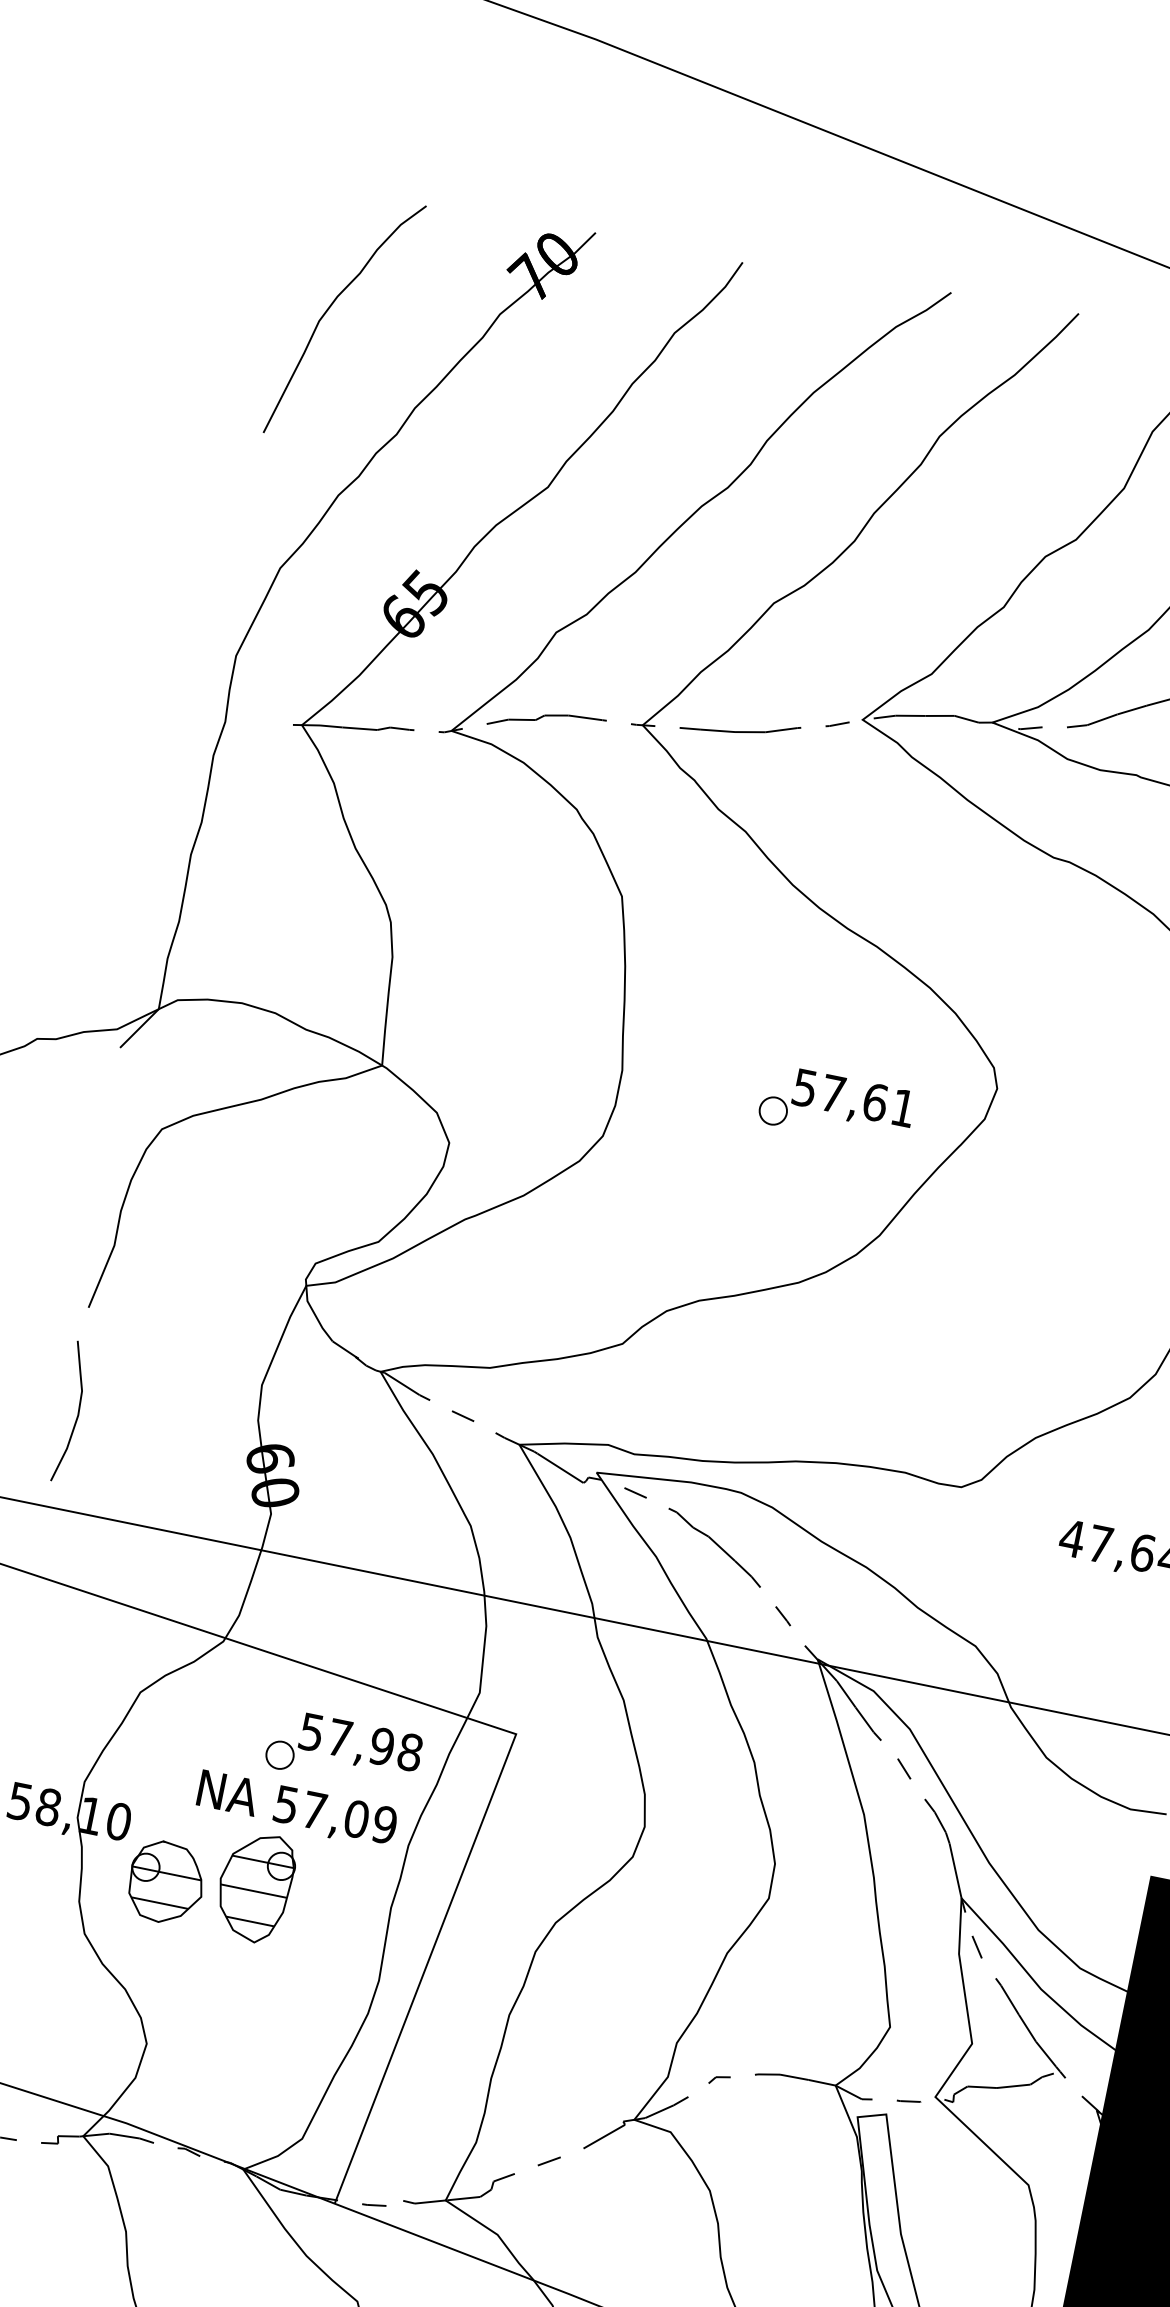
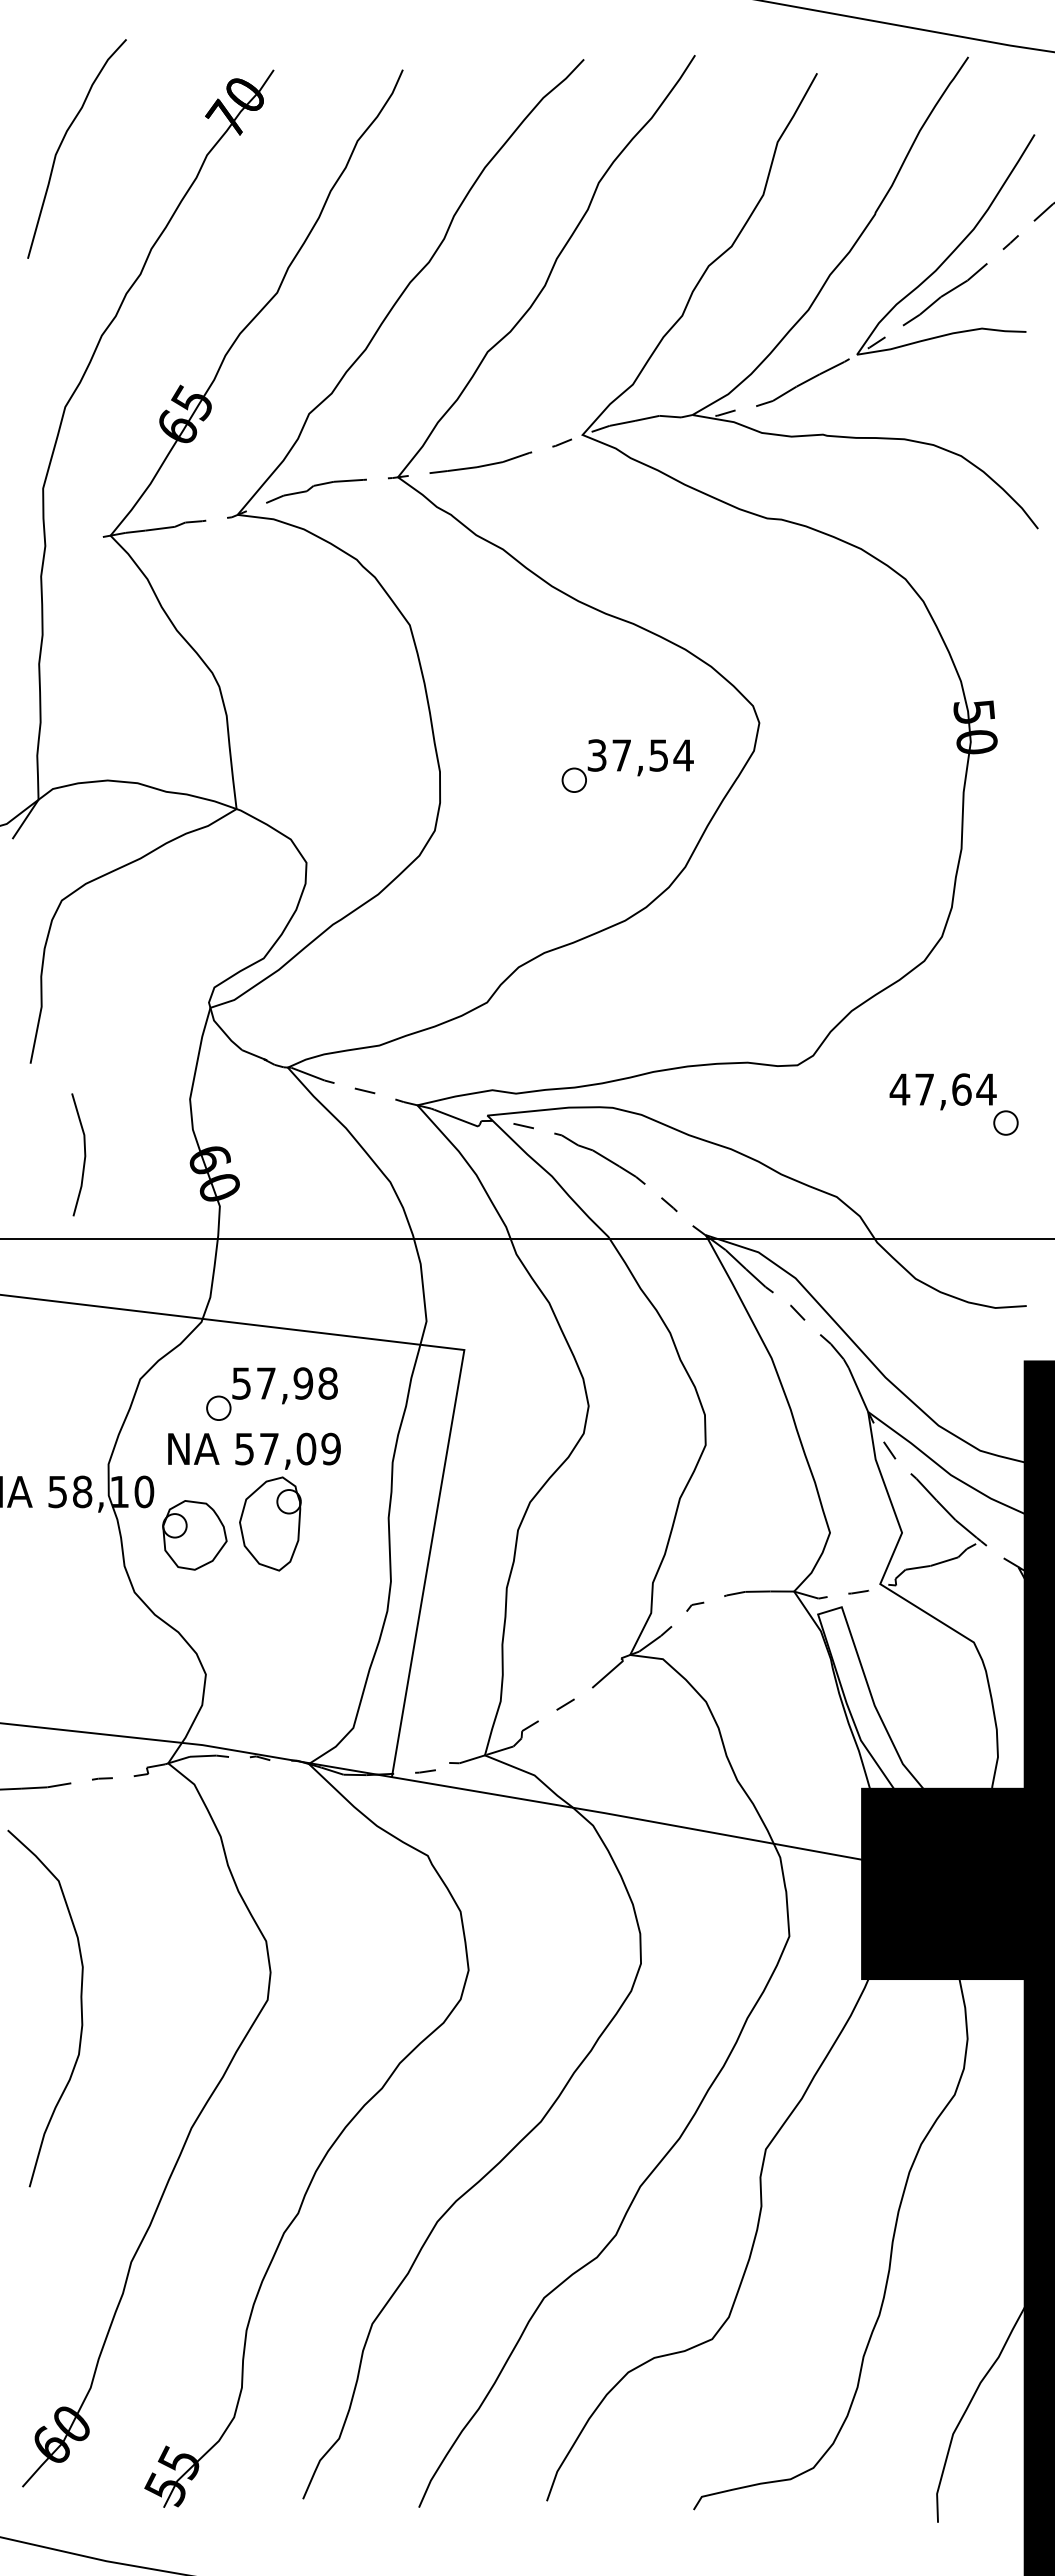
curve: (331, 307) -> (63, 141), moved
text: (854, 1098) -> (640, 755), 57,61 -> 37,54
curve: (77, 1413) -> (84, 1154), moved
part: (343, 1750) -> (271, 1393), moved
text: (297, 1808) -> (254, 1450), moved
hatch: (166, 1873) -> (193, 1527), removed
hatch: (253, 1891) -> (269, 1527), removed

